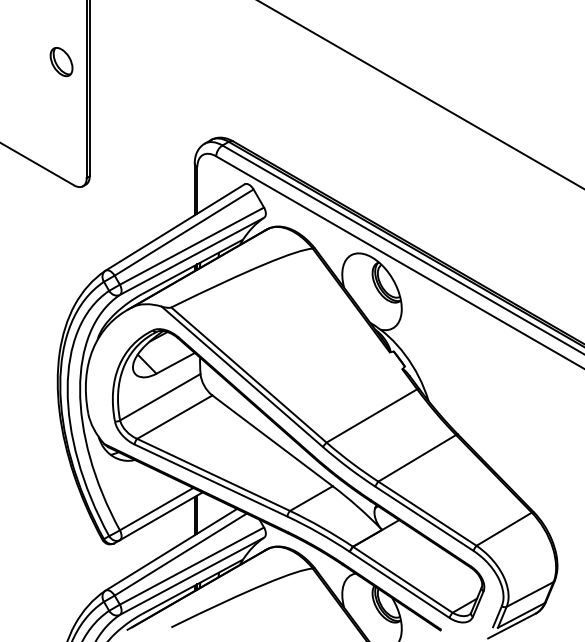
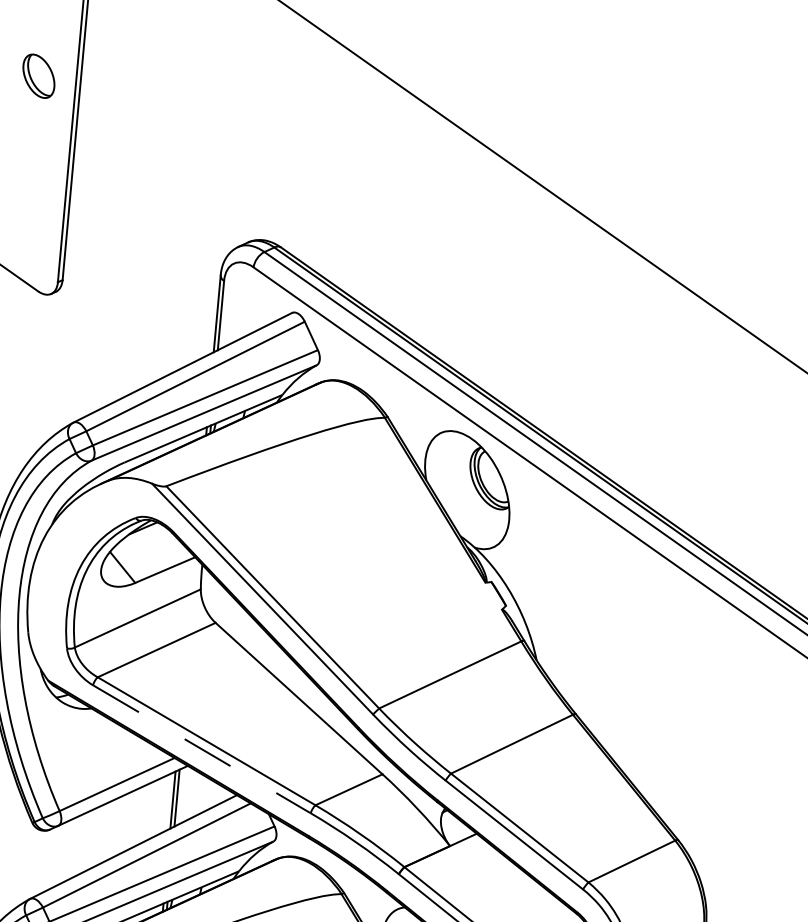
part: (61, 62) -> (38, 76), moved
line: (211, 480) -> (202, 749), solid -> dashed

